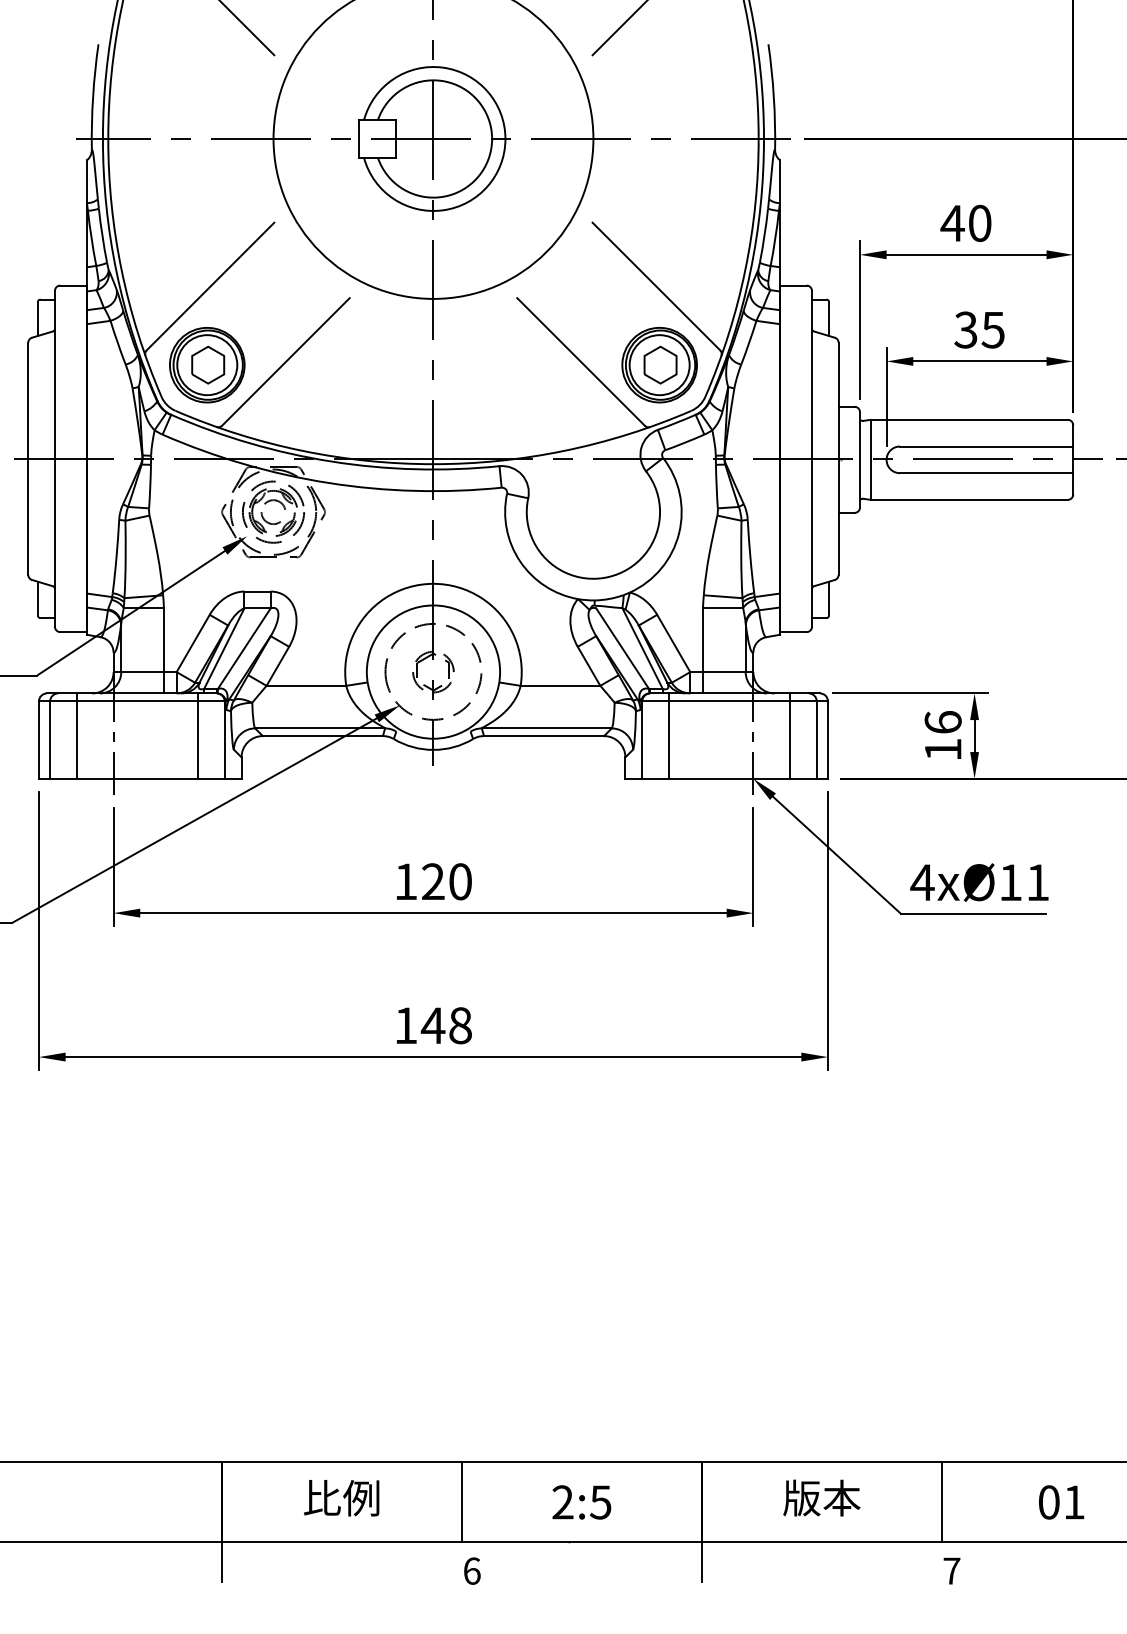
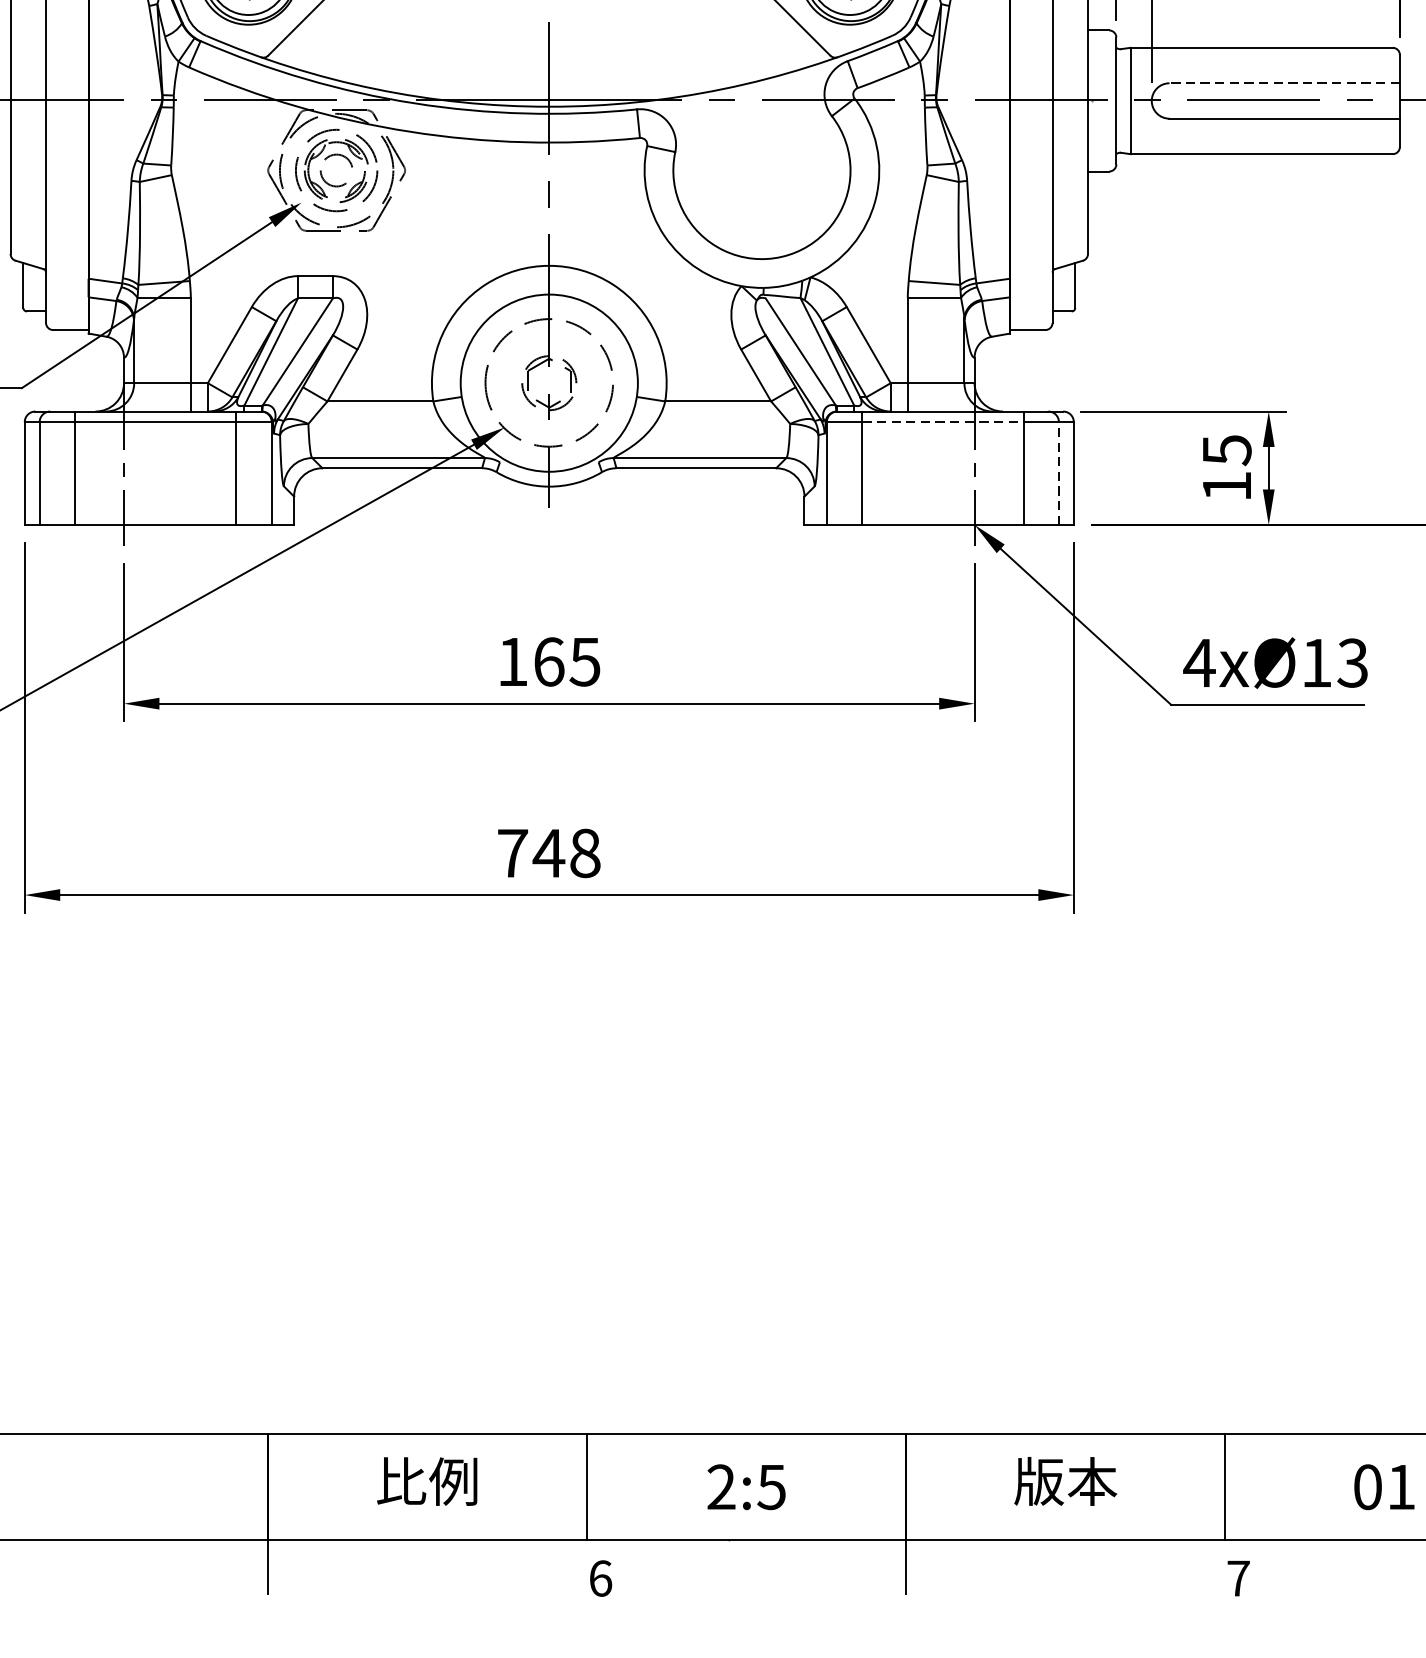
line: (986, 446) -> (1284, 83), solid -> dashed
line: (729, 701) -> (942, 422), solid -> dashed
text: (942, 722) -> (1226, 450), 16 -> 15
line: (816, 740) -> (1058, 474), solid -> dashed
text: (446, 881) -> (566, 661), 120 -> 165
text: (1037, 882) -> (1352, 662), 4xØ11 -> 4xØ13
text: (406, 1025) -> (513, 853), 148 -> 748

